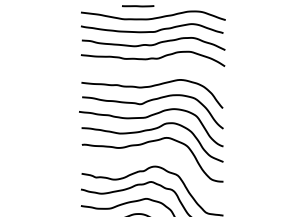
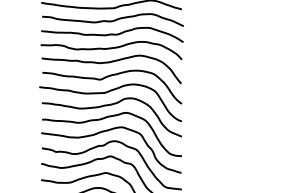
curve: (151, 73) -> (110, 49), added
curve: (145, 157) -> (104, 132), added

